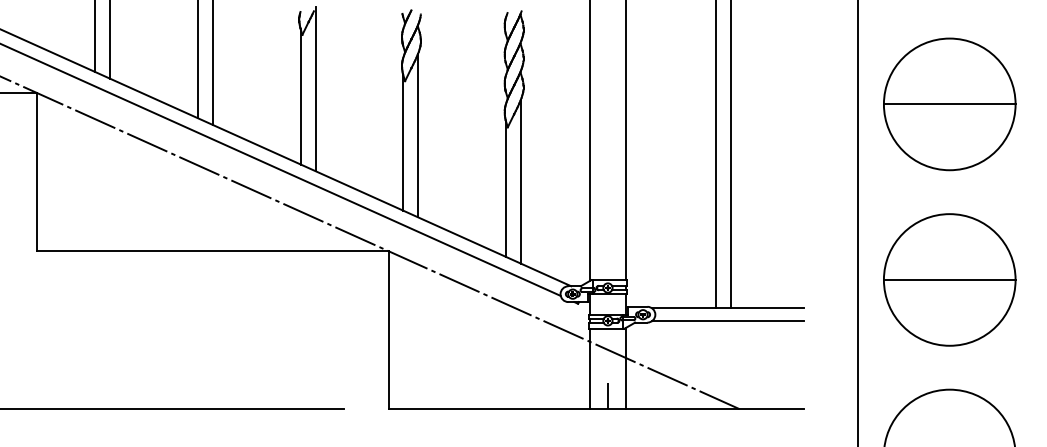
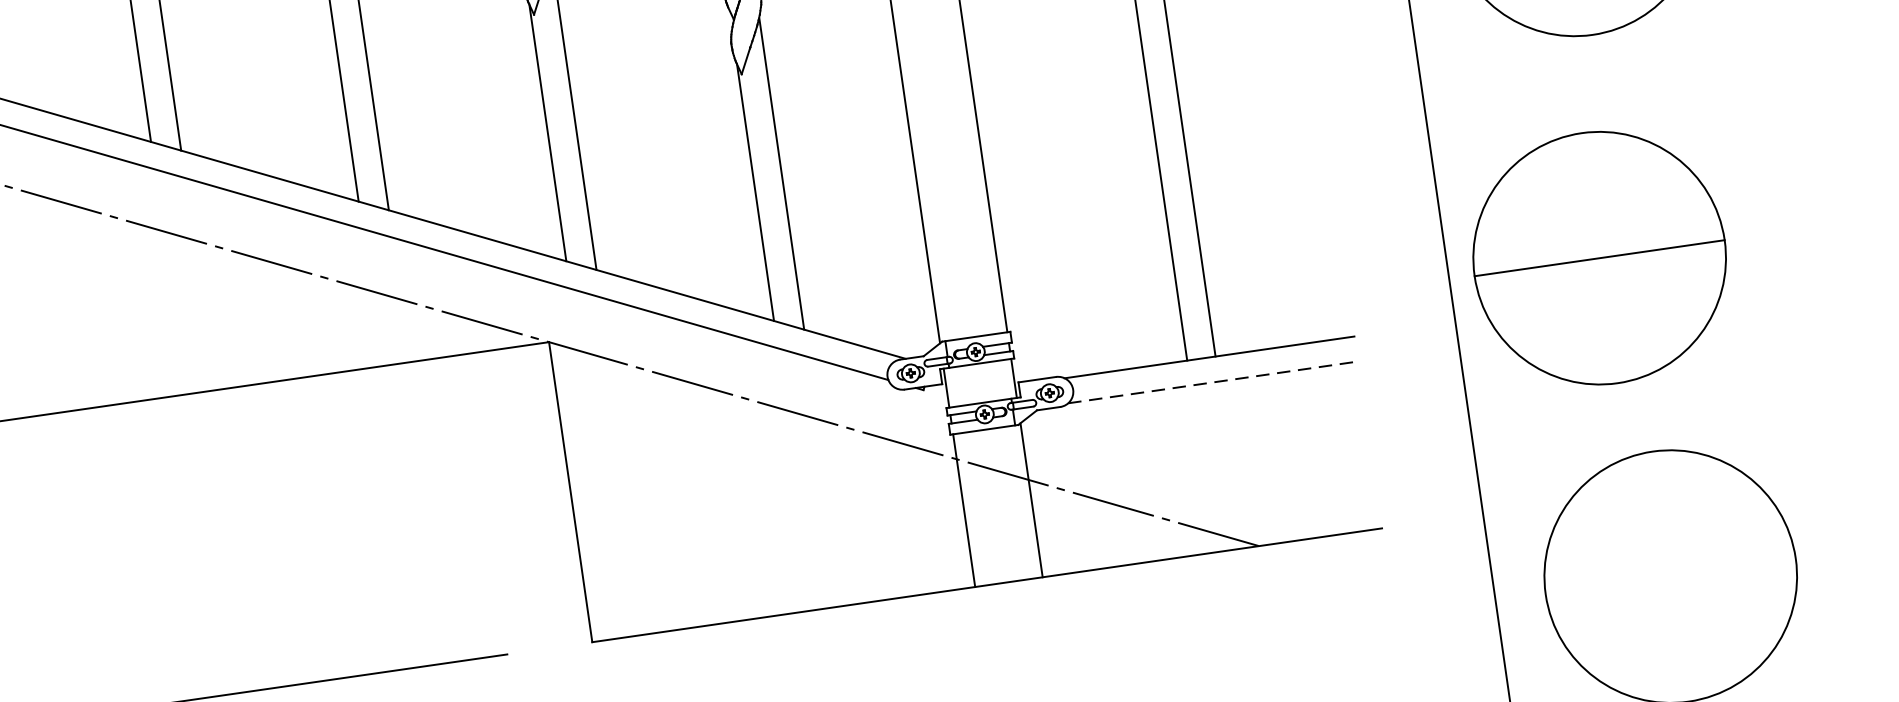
part: (949, 279) -> (1599, 257), moved
line: (728, 321) -> (1213, 382), solid -> dashed
line: (607, 396) -> (1004, 558), removed

